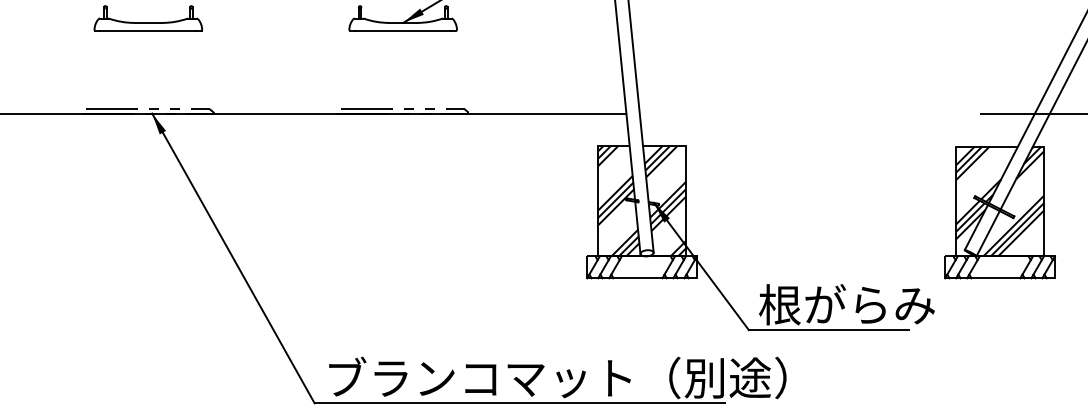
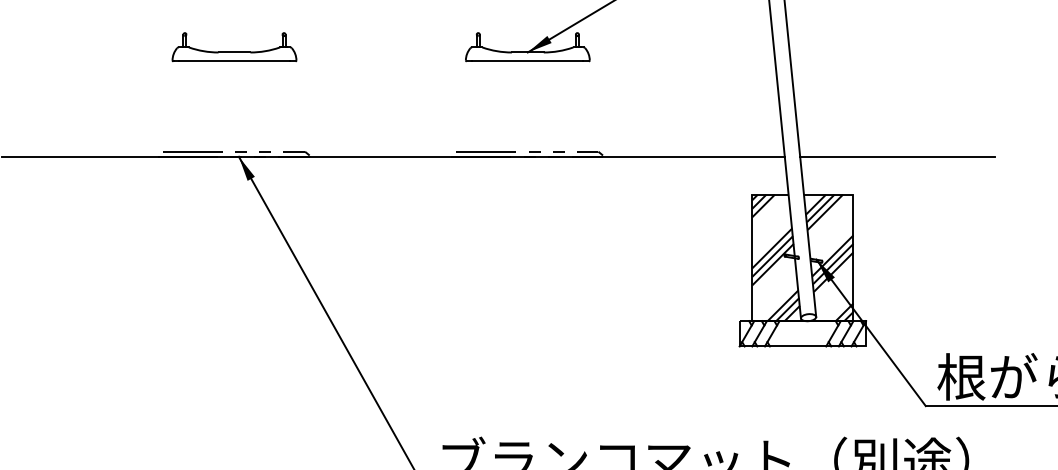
line: (723, 113) -> (896, 156), added

